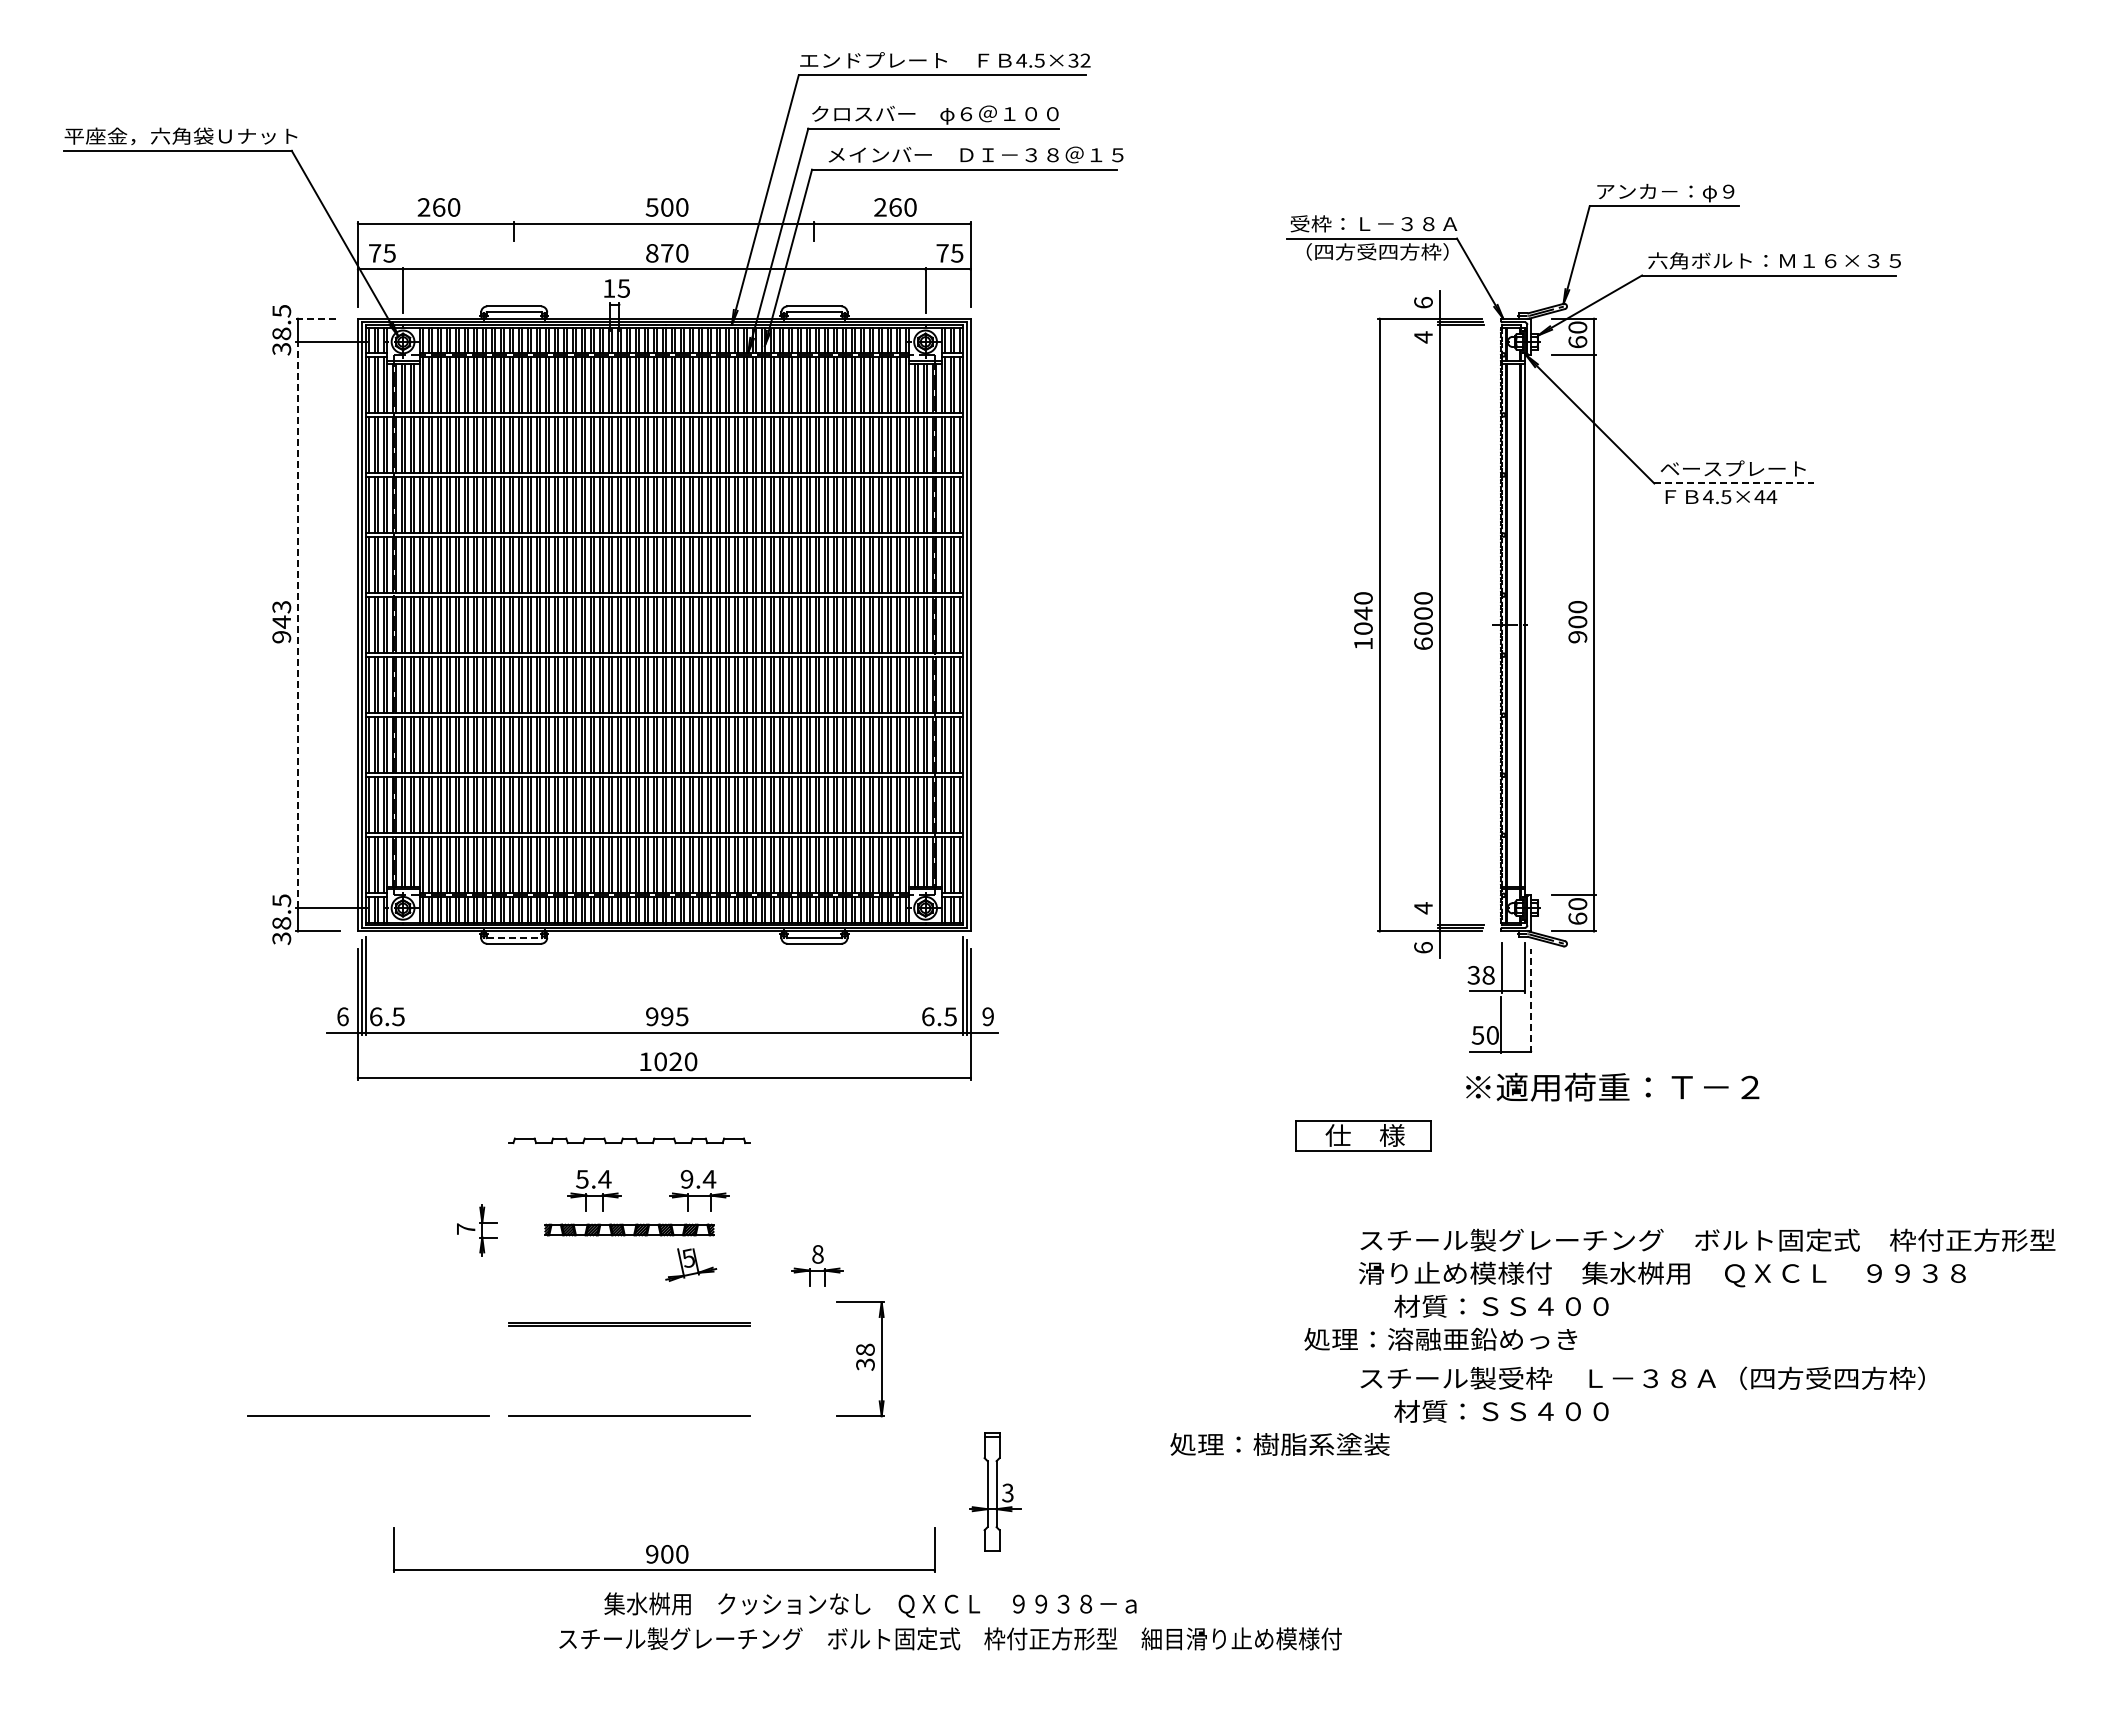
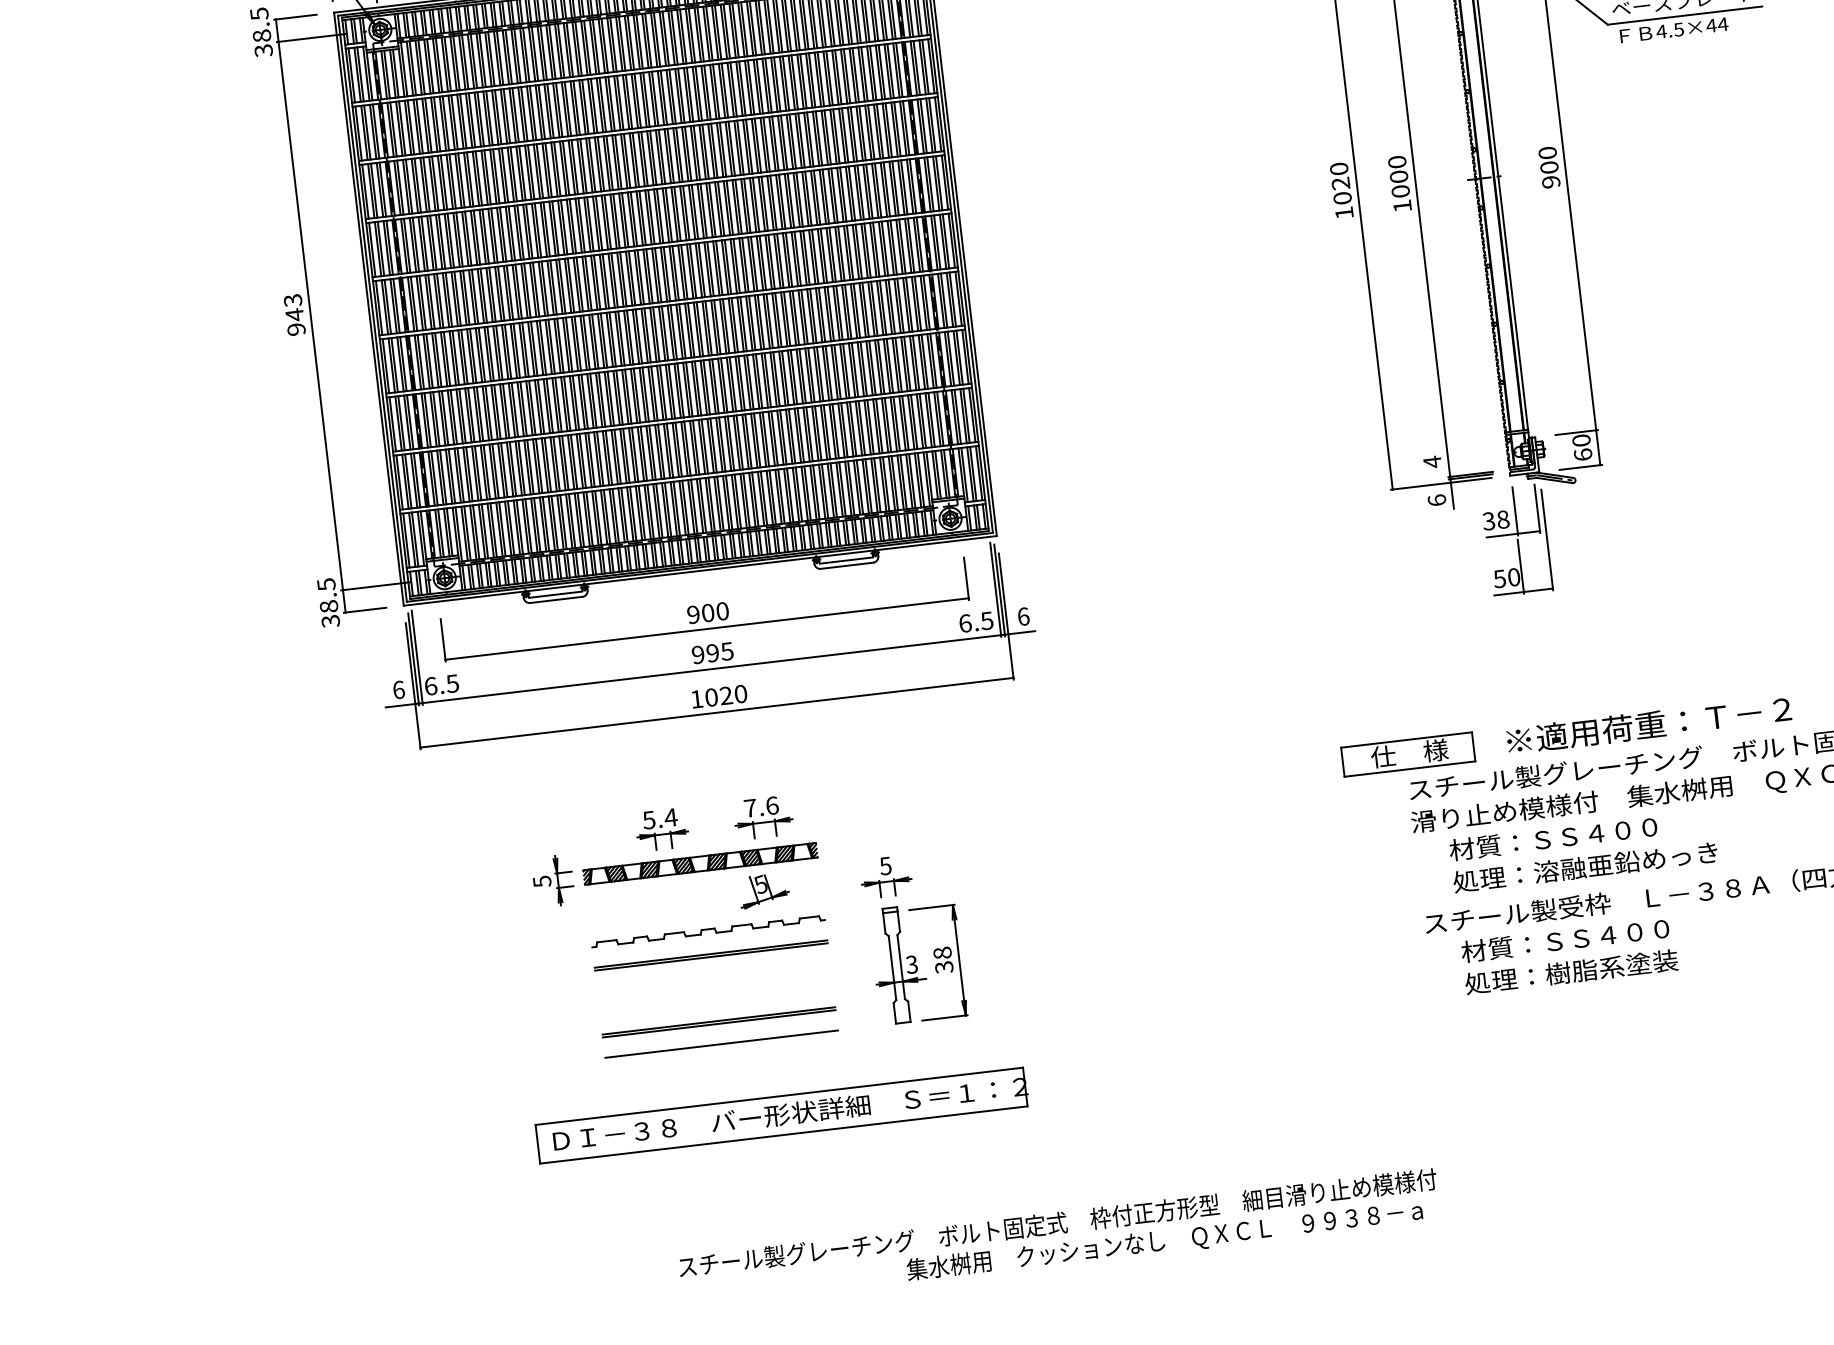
line: (318, 318) -> (295, 16), dashed -> solid
line: (1734, 483) -> (1685, 15), dashed -> solid
text: (1363, 613) -> (1340, 183), 1040 -> 1020
line: (297, 624) -> (310, 315), dashed -> solid
text: (1423, 643) -> (1402, 205), 6000 -> 1000
line: (514, 938) -> (556, 594), dashed -> solid
line: (1531, 1001) -> (1547, 540), dashed -> solid
text: (988, 1016) -> (1023, 616), 9 -> 6
text: (1612, 1087) -> (1648, 725), moved
part: (1363, 1135) -> (1407, 753), moved
part: (629, 1140) -> (708, 931), moved
text: (698, 1179) -> (761, 807), 9.4 -> 7.6
text: (466, 1229) -> (542, 881), 7 -> 5
part: (629, 1229) -> (700, 863), size x1.43
text: (817, 1254) -> (885, 866), 8 -> 5
text: (1440, 1338) -> (1585, 866), moved
line: (629, 1392) -> (719, 1021), added
line: (368, 1415) -> (468, 1073), removed
text: (1279, 1444) -> (1570, 972), moved
part: (995, 1491) -> (899, 964), moved
part: (682, 1495) -> (782, 1114), added
part: (664, 1549) -> (704, 608), moved
text: (870, 1604) -> (1164, 1240), moved

